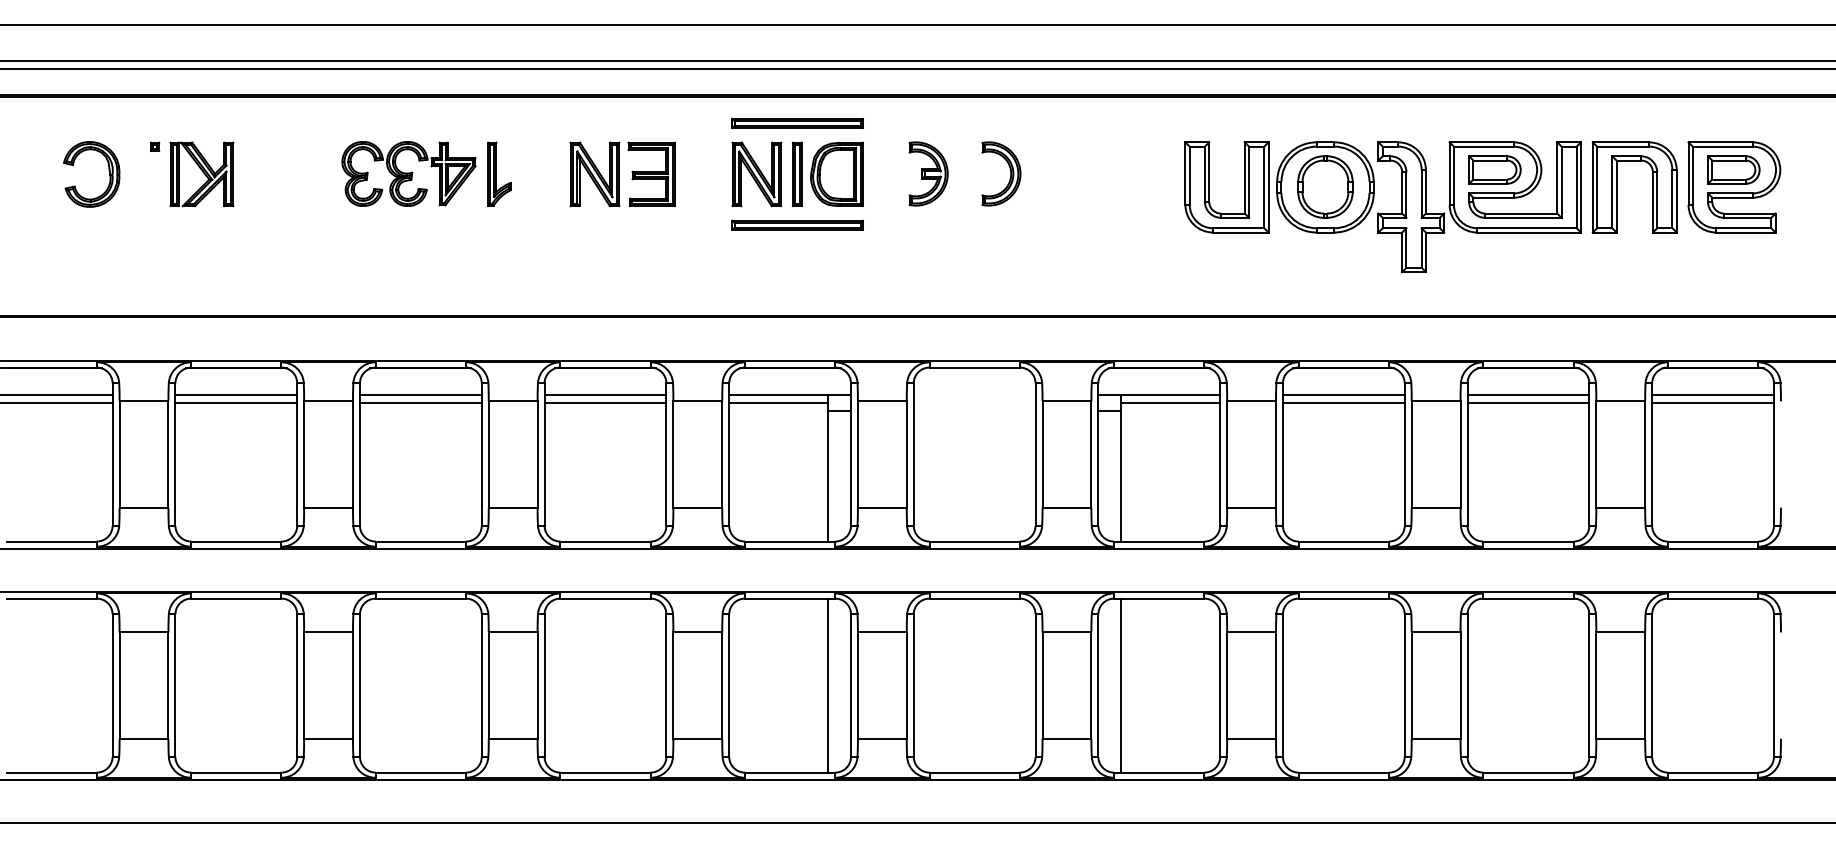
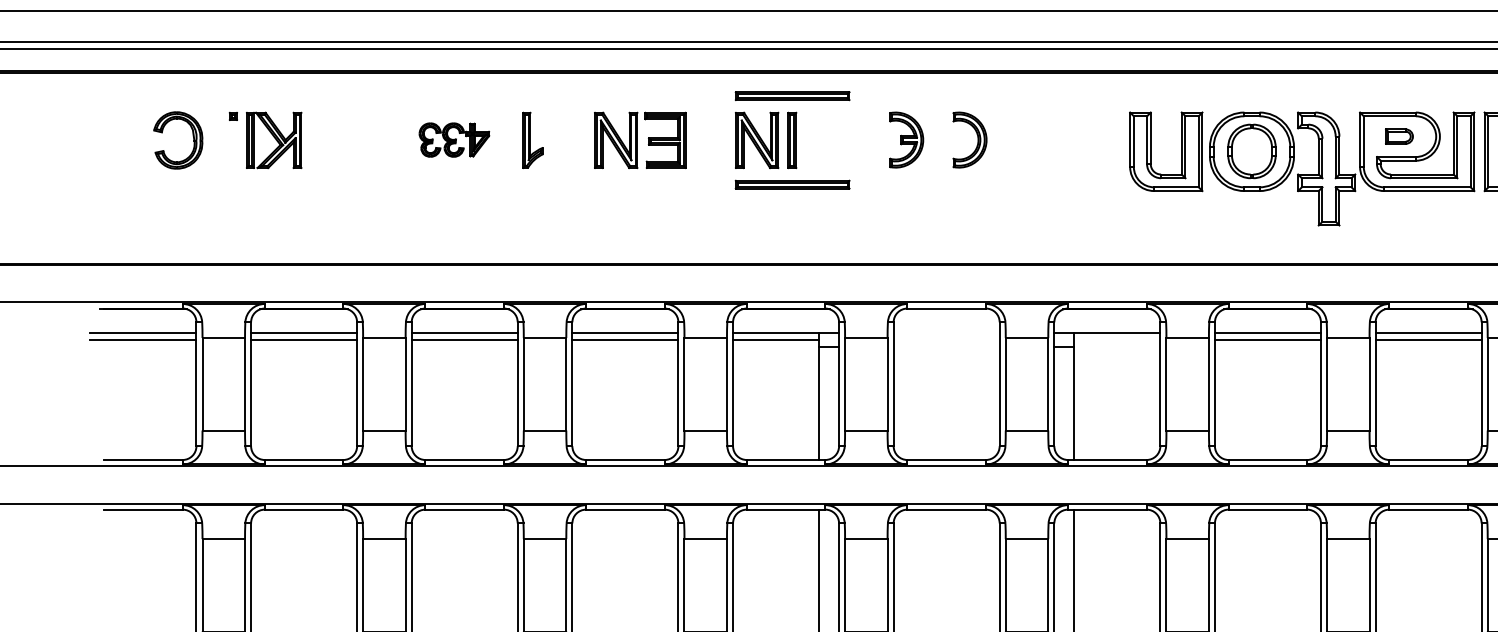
part: (1494, 169) -> (1399, 136), size x0.6
part: (408, 173) -> (453, 139), size x0.6
part: (836, 173) -> (826, 139), removed
line: (1170, 403) -> (1117, 339), removed

